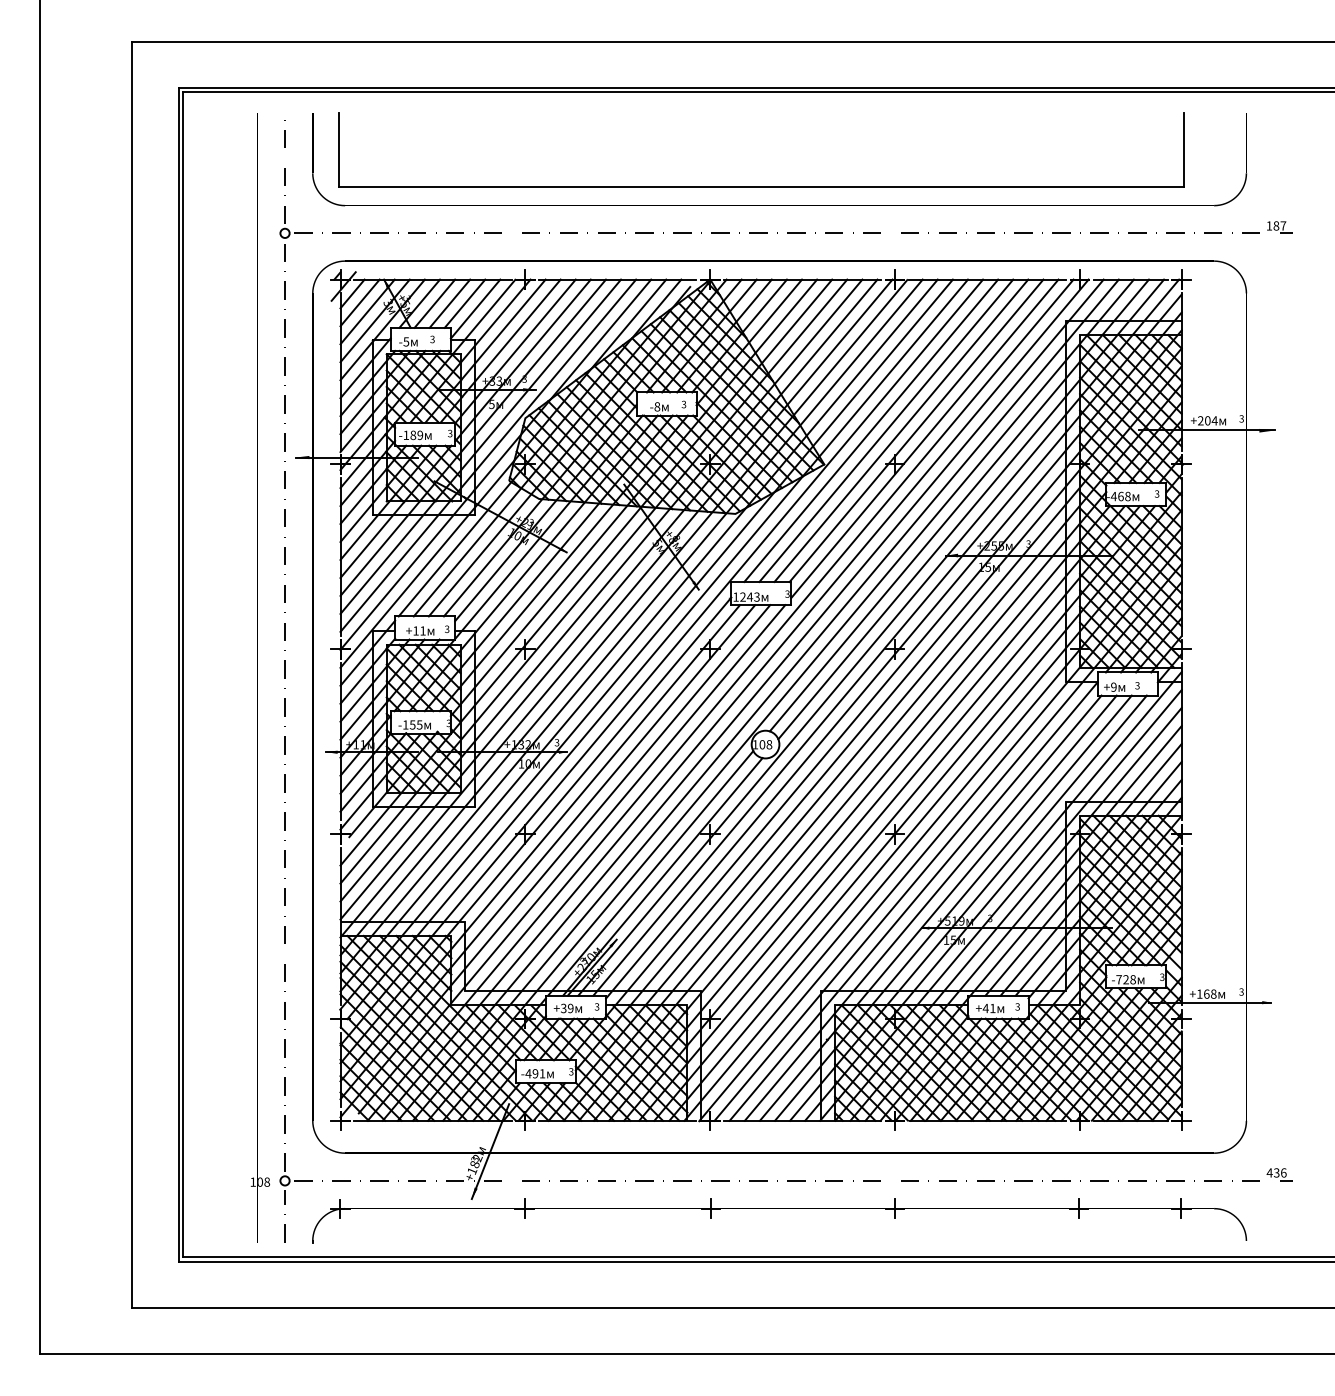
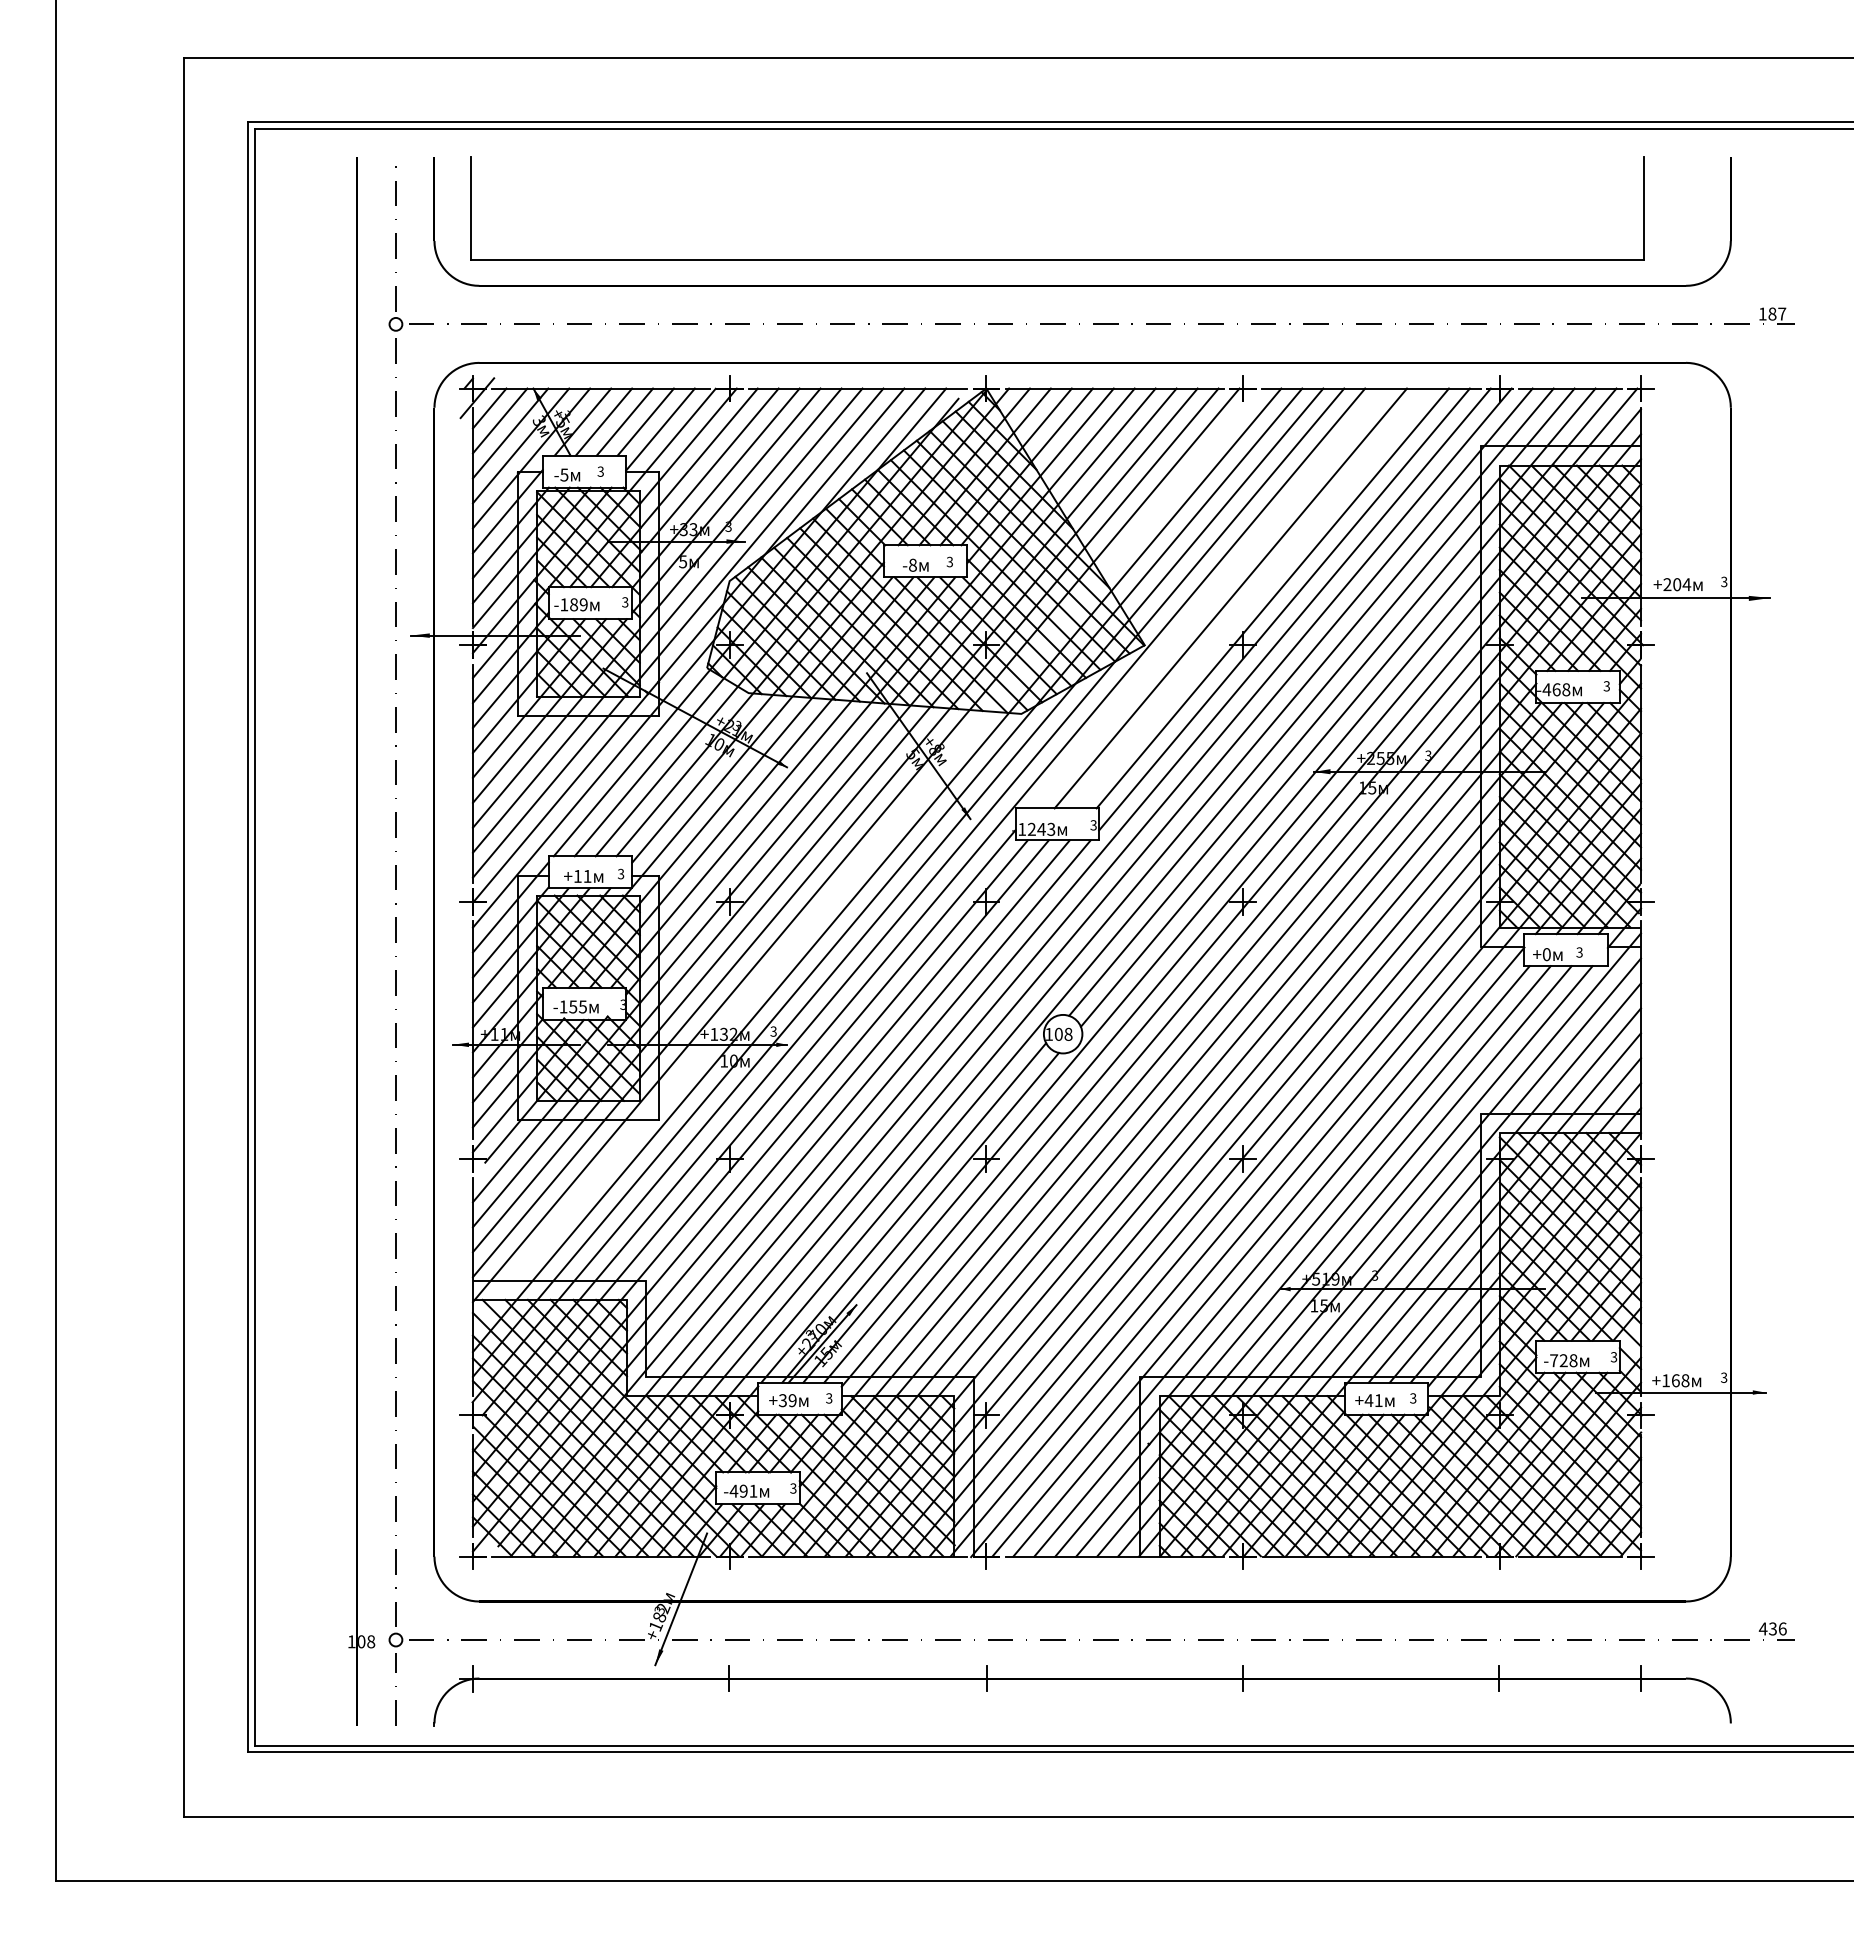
line: (870, 430) -> (1209, 598), removed
line: (901, 430) -> (1251, 598), removed
line: (623, 617) -> (865, 857), removed
text: (1113, 687) -> (1546, 954), +9 -> +0

